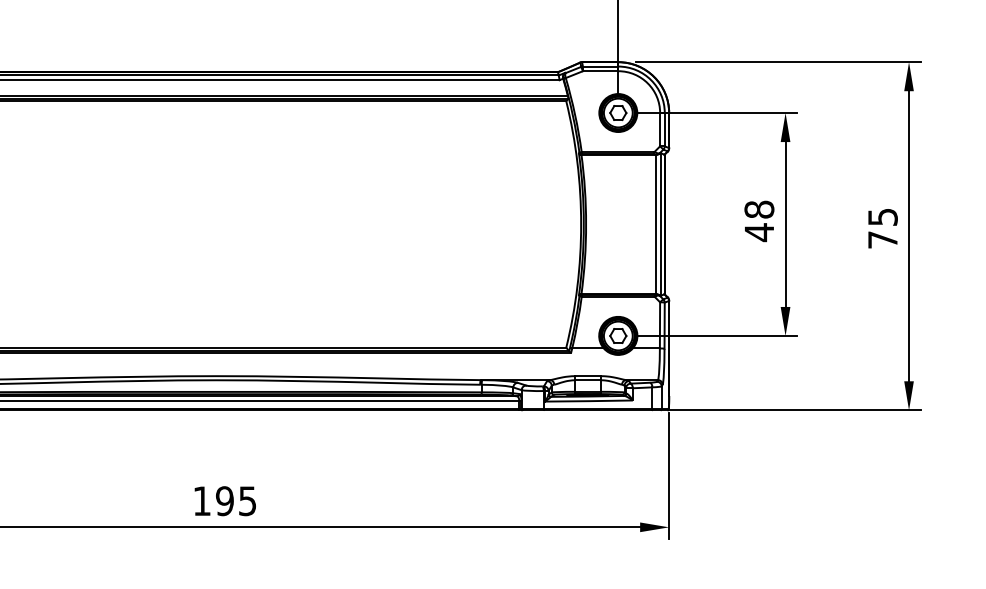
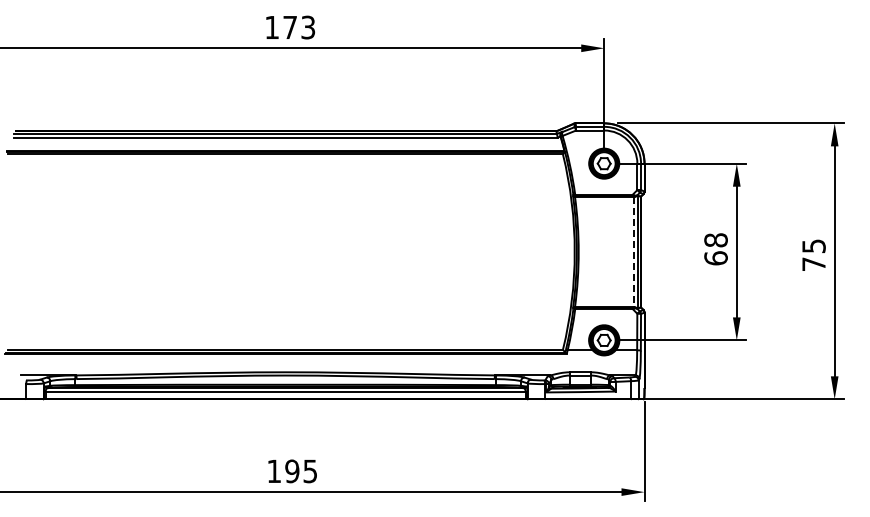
line: (655, 225) -> (633, 252), solid -> dashed
text: (758, 232) -> (715, 258), 48 -> 68

